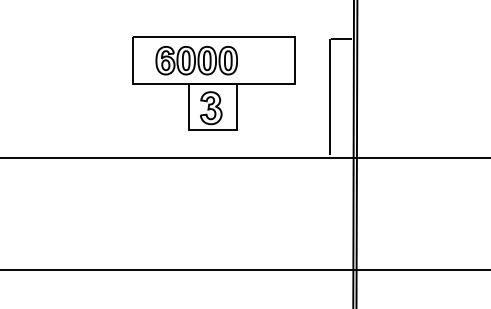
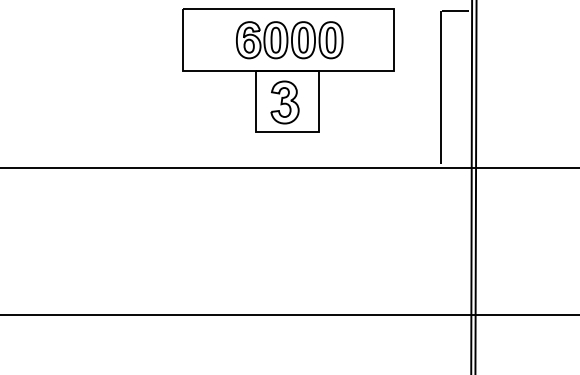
part: (196, 60) -> (289, 39), moved

